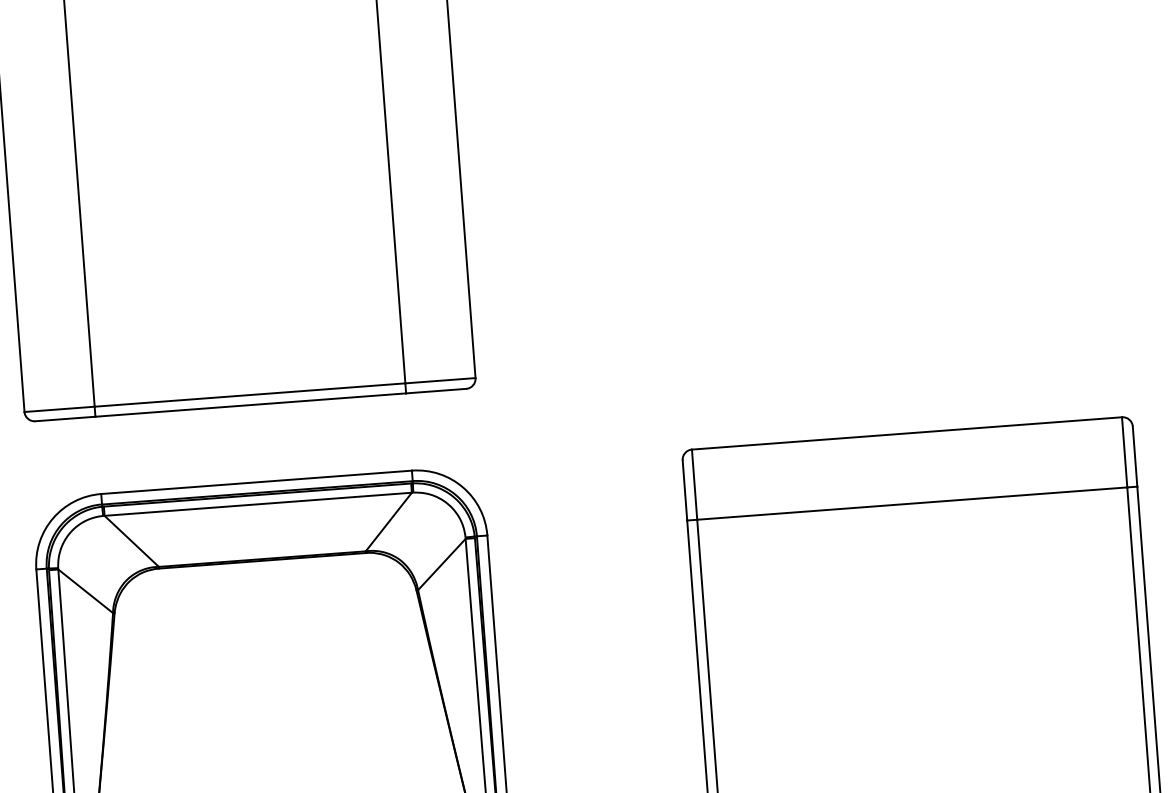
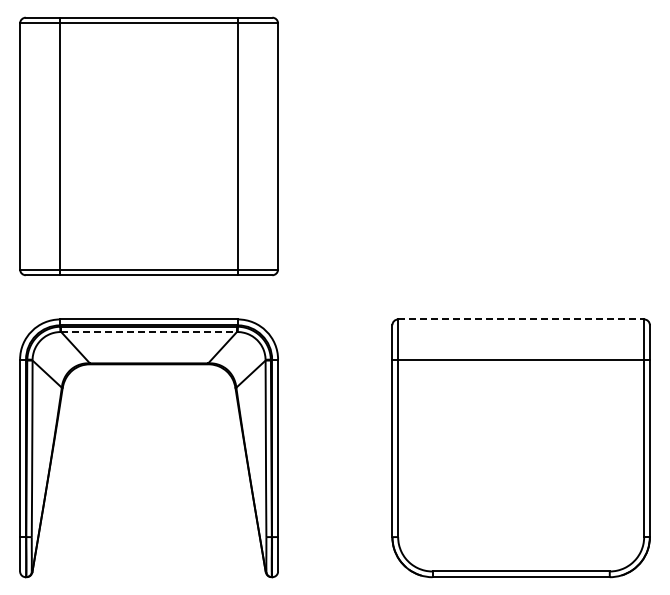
line: (907, 433) -> (521, 319), solid -> dashed
line: (259, 505) -> (149, 332), solid -> dashed

